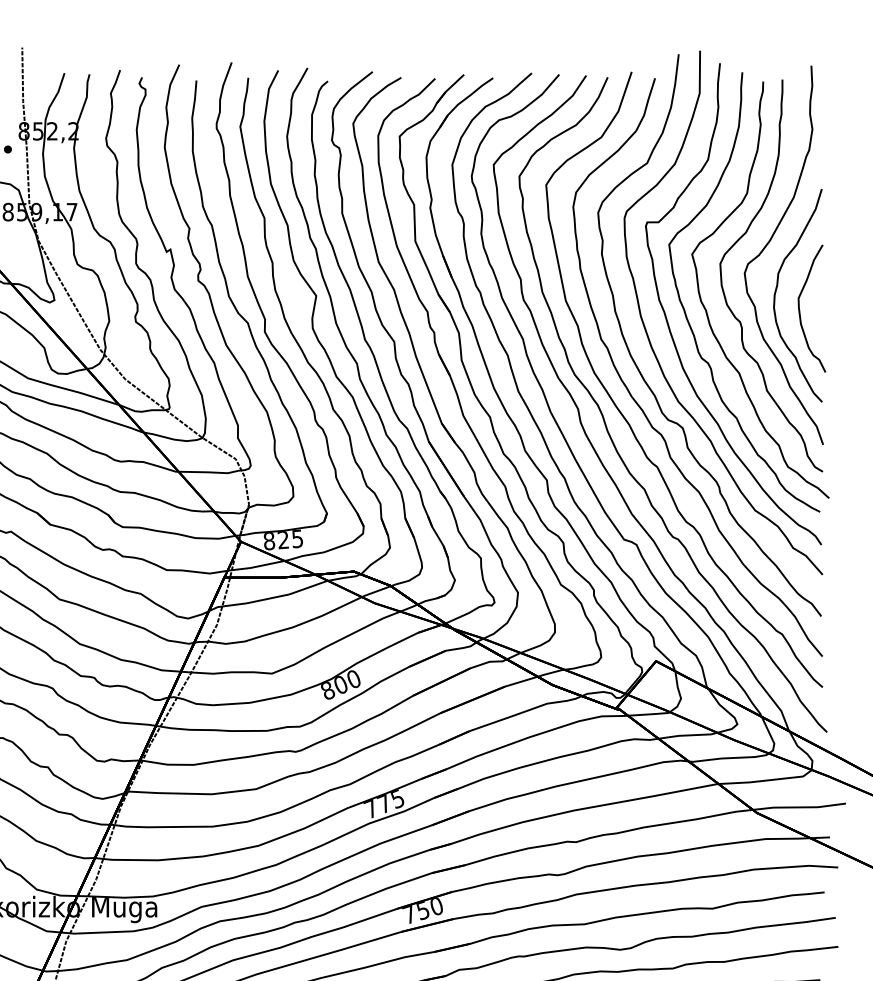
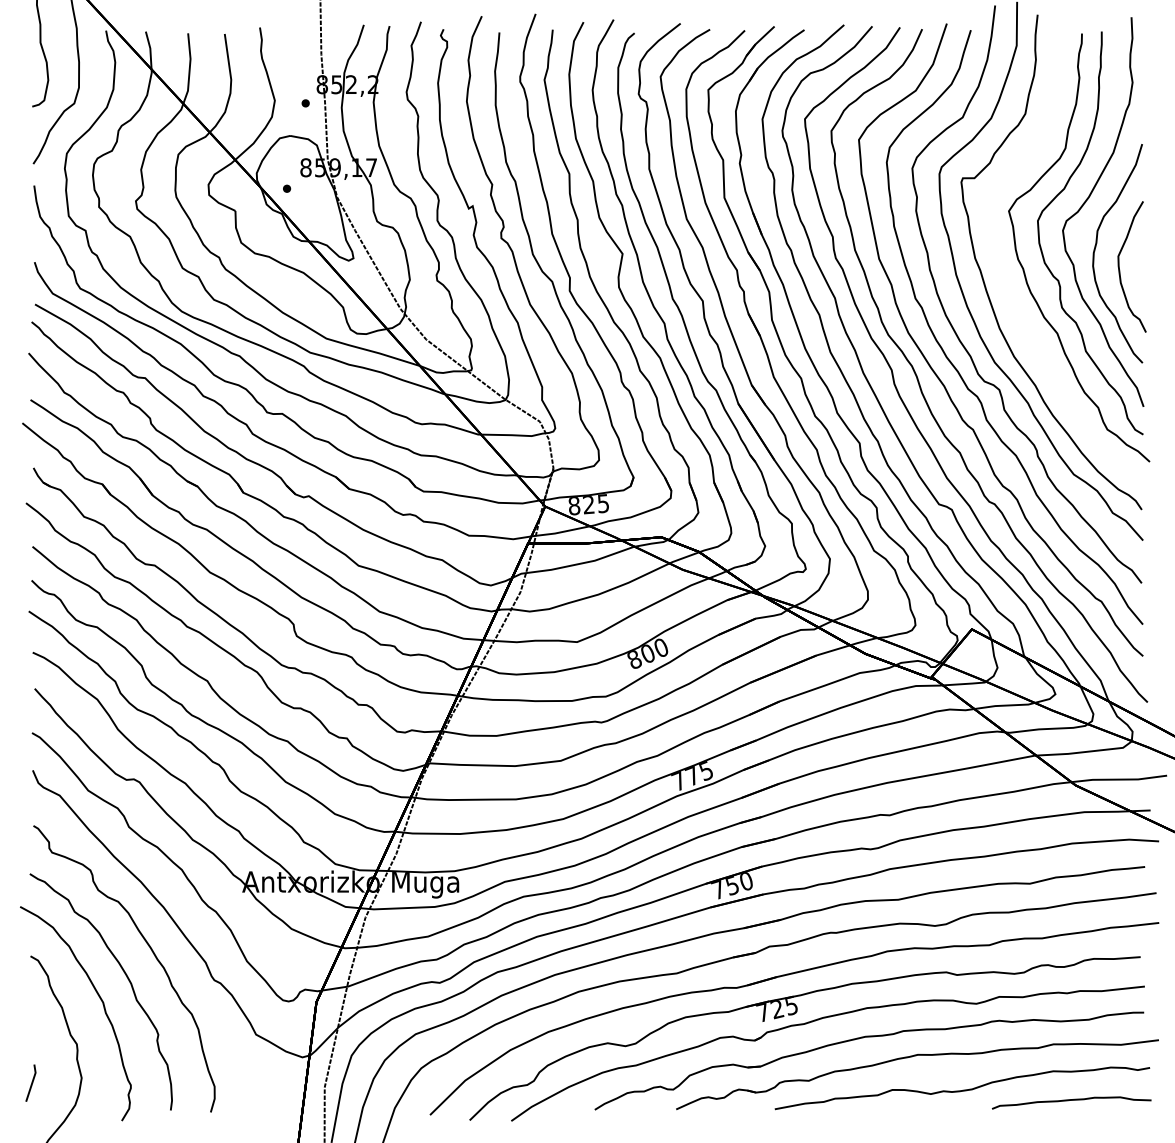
curve: (685, 311) -> (1002, 269), removed

